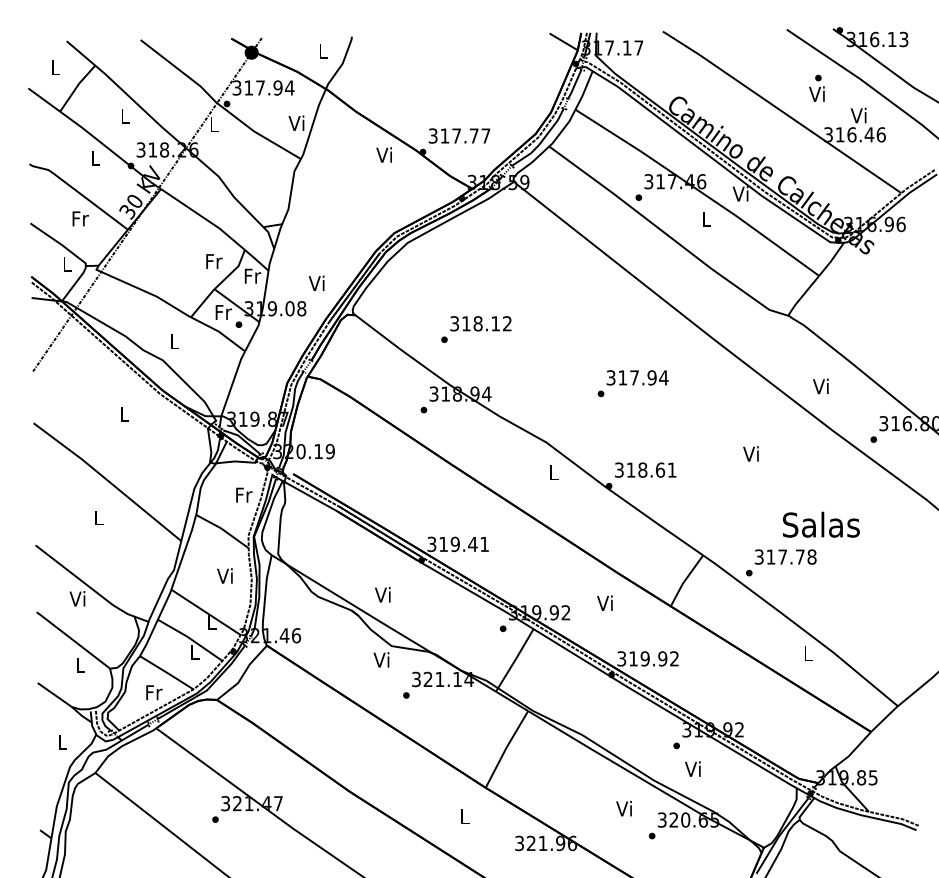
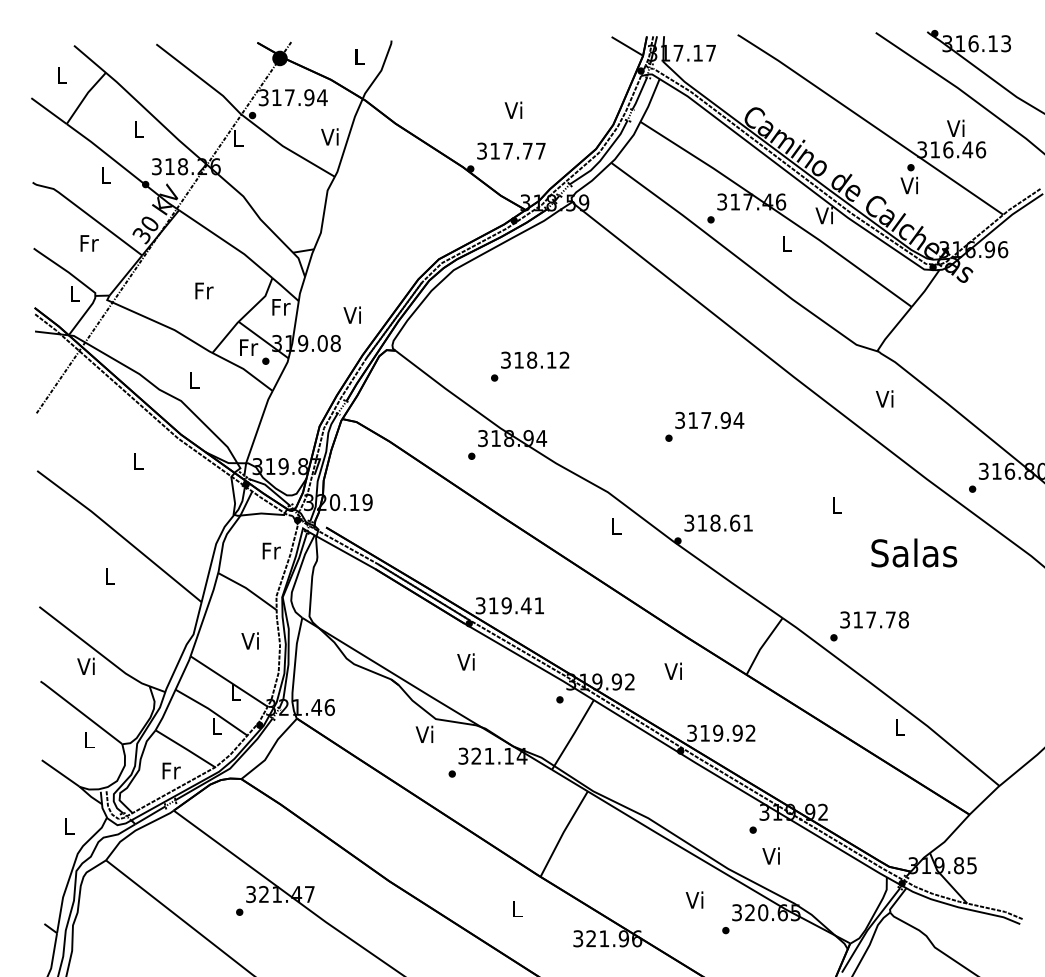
text: (816, 88) -> (908, 179), moved
text: (384, 154) -> (513, 109), moved
text: (214, 261) -> (204, 290), moved
text: (820, 386) -> (884, 398), moved
text: (750, 453) -> (835, 504), Vi -> L
text: (821, 524) -> (914, 552), moved
text: (382, 594) -> (465, 661), moved

